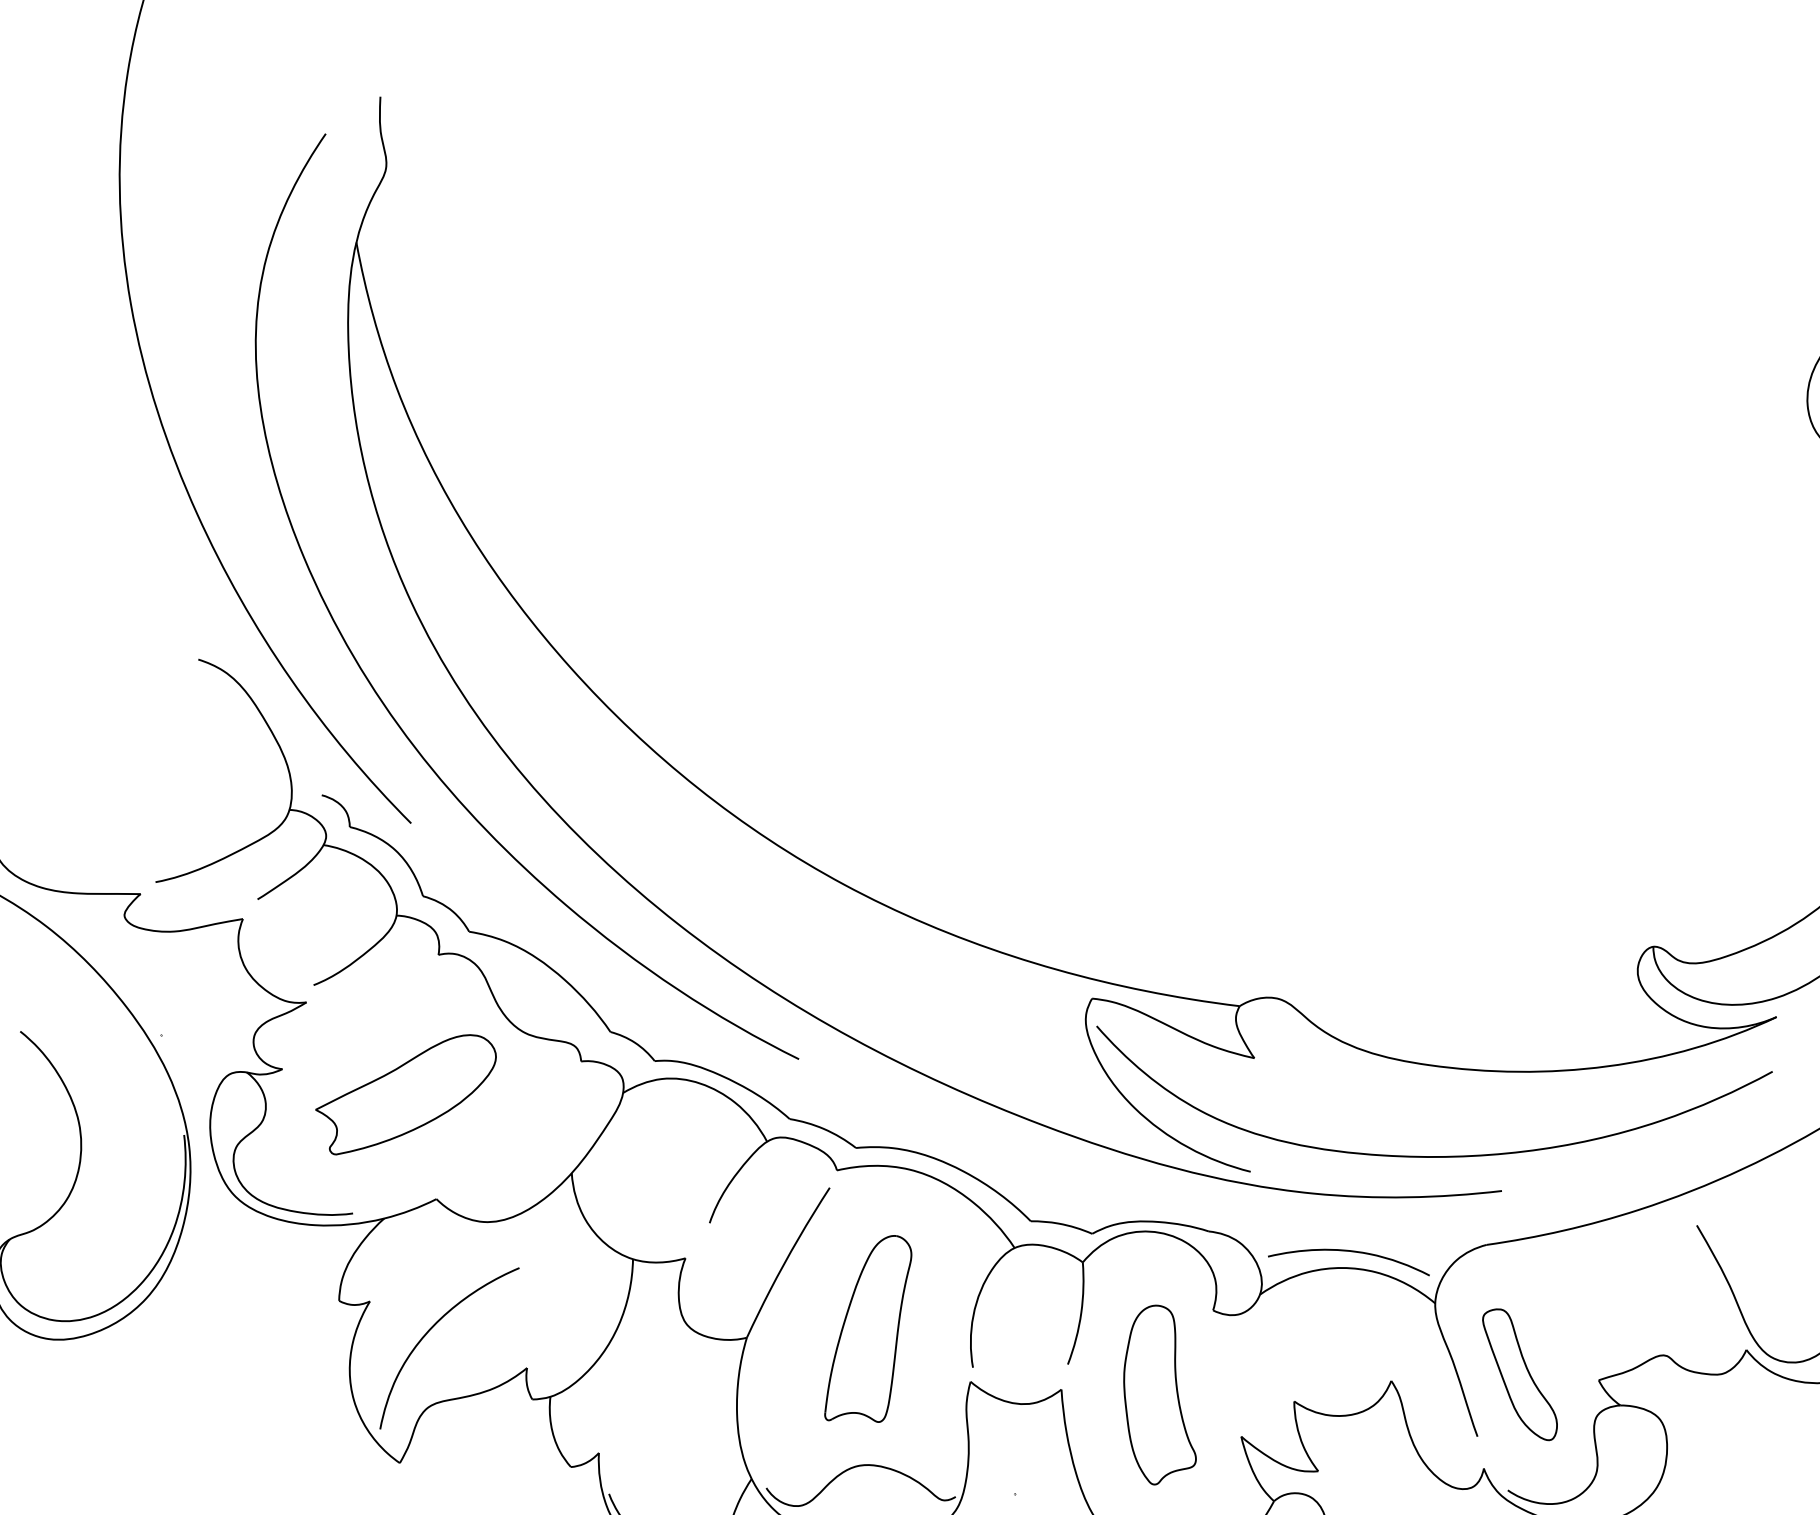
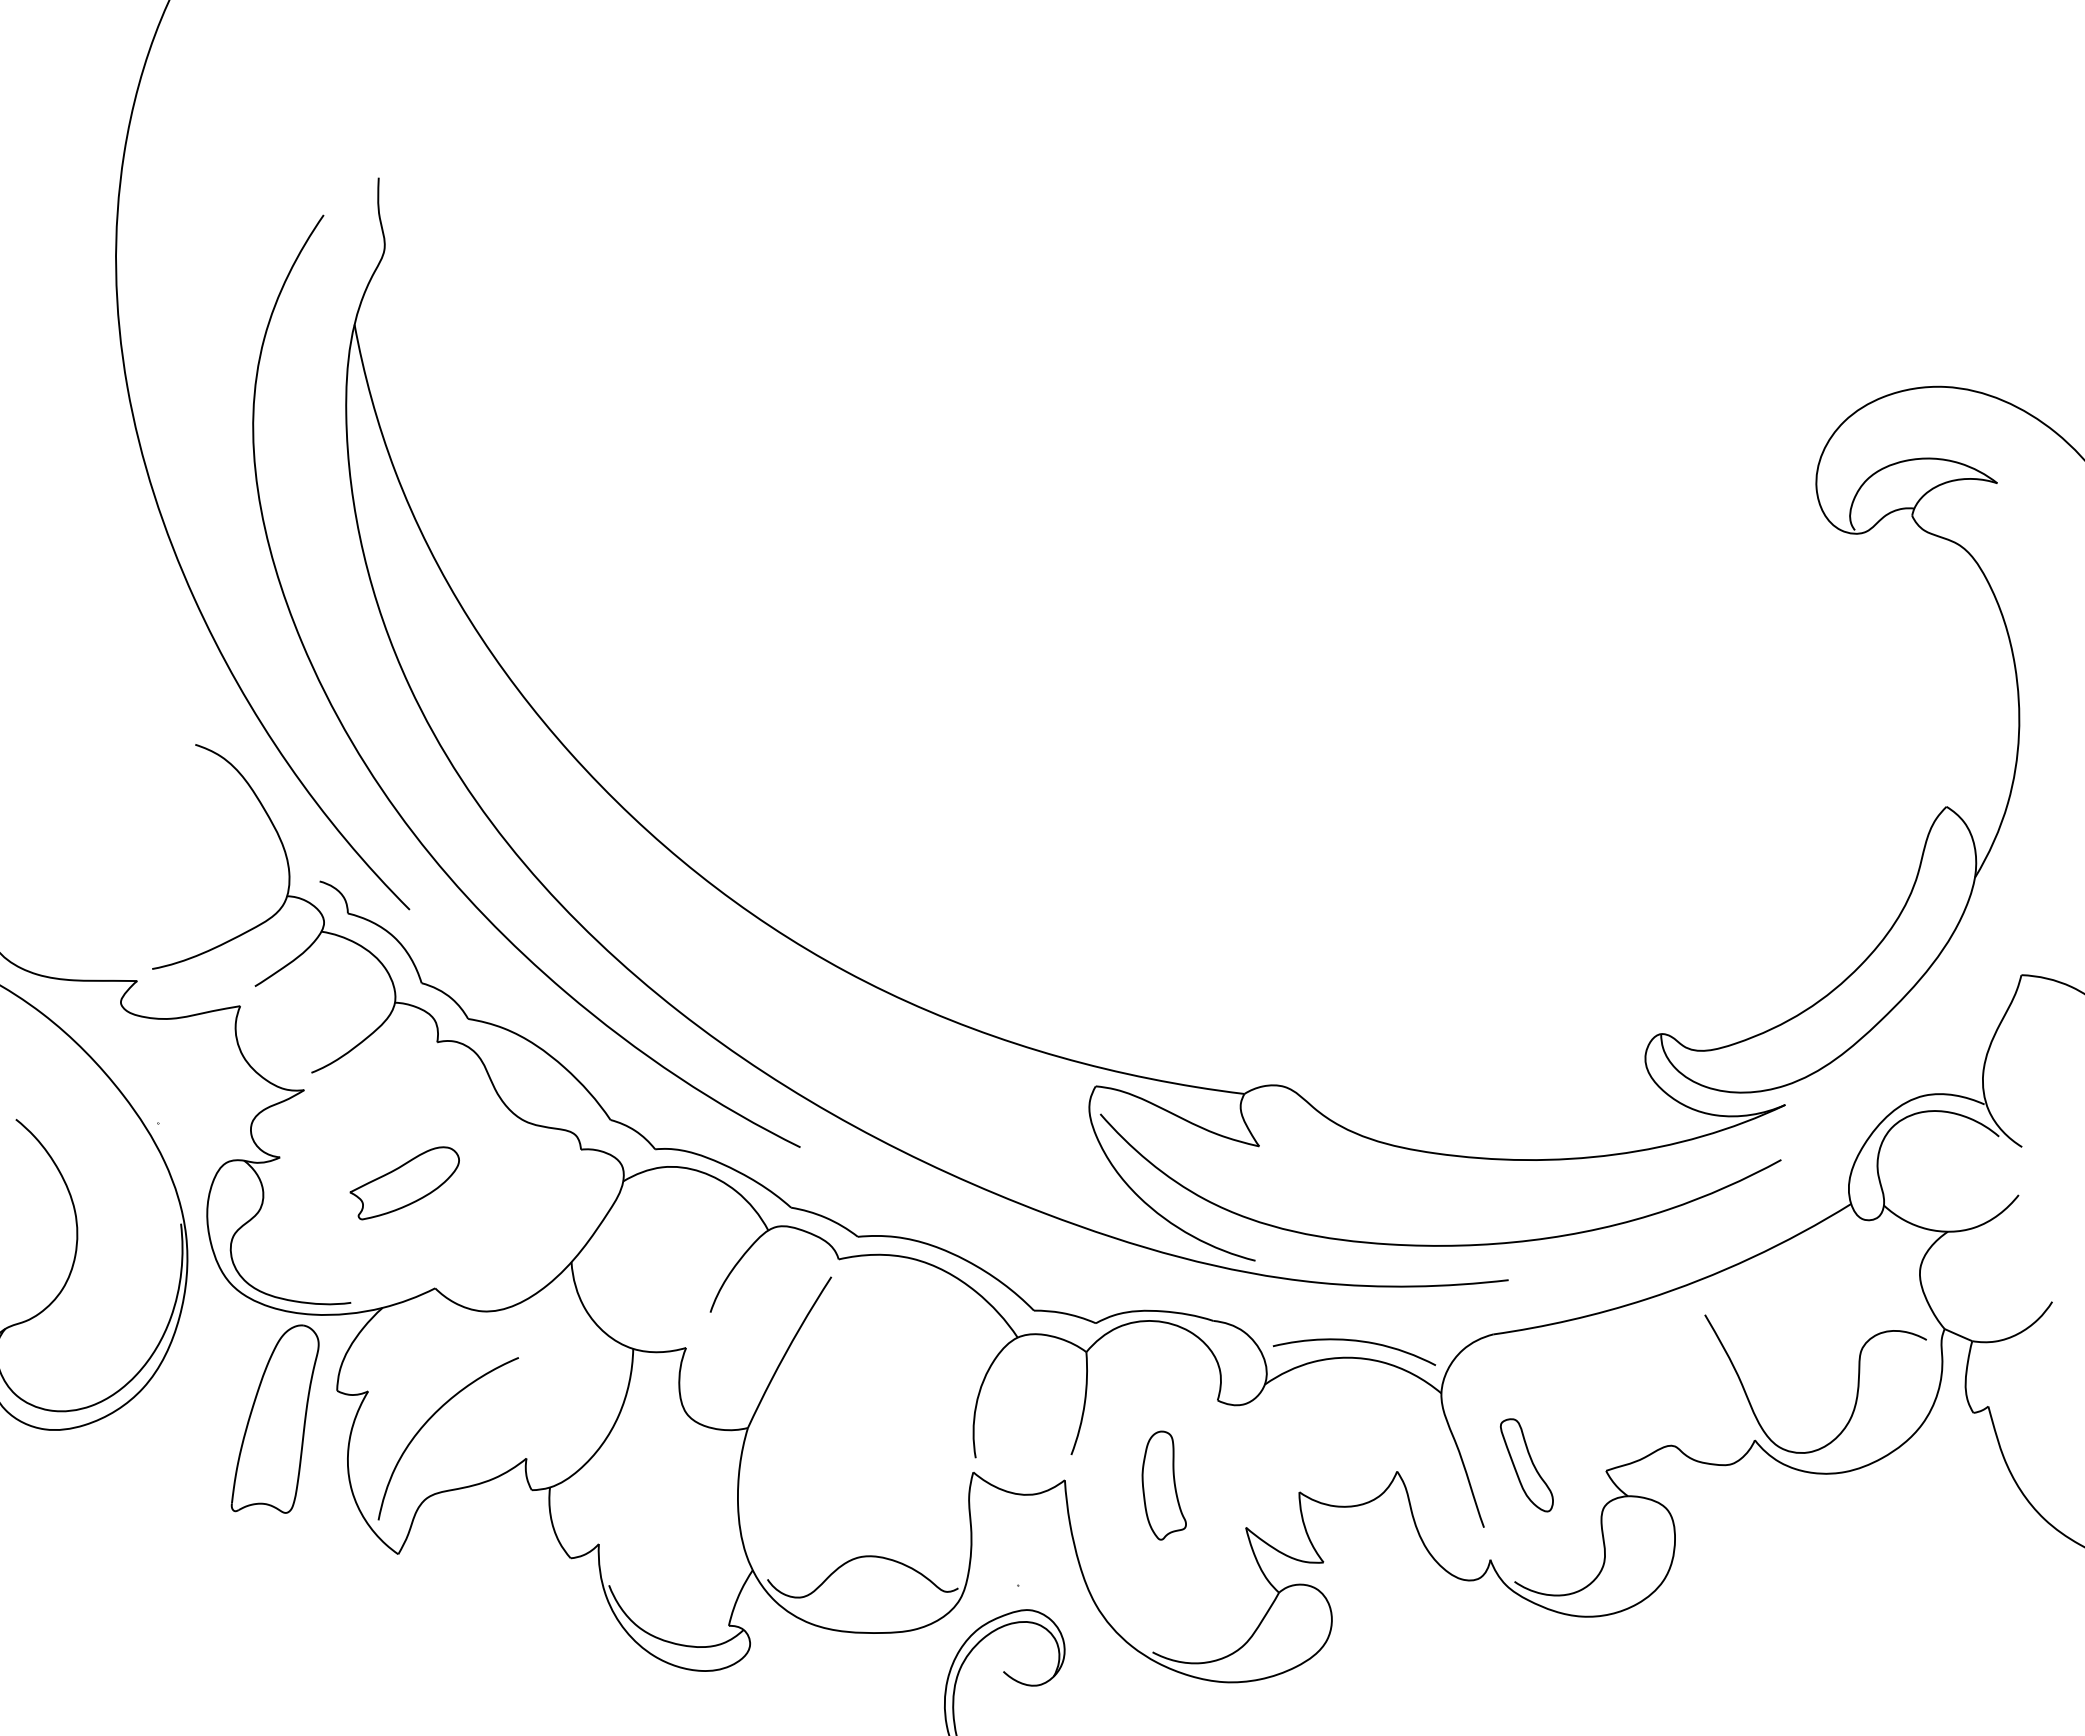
part: (405, 1095) -> (404, 1183), size x0.6
part: (867, 1328) -> (274, 1418), moved
part: (1519, 1374) -> (1526, 1465), size x0.7
part: (1160, 1394) -> (1164, 1485), size x0.6

